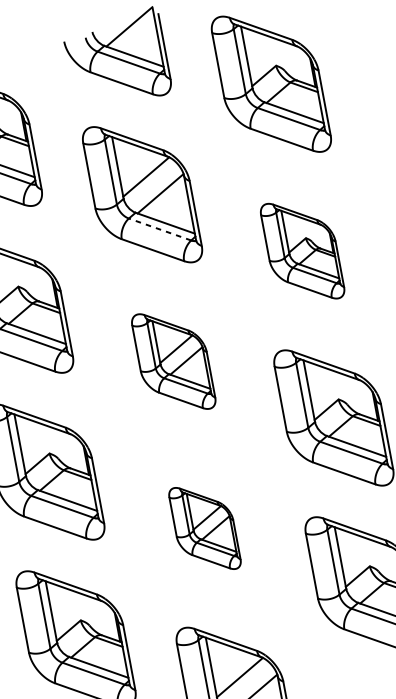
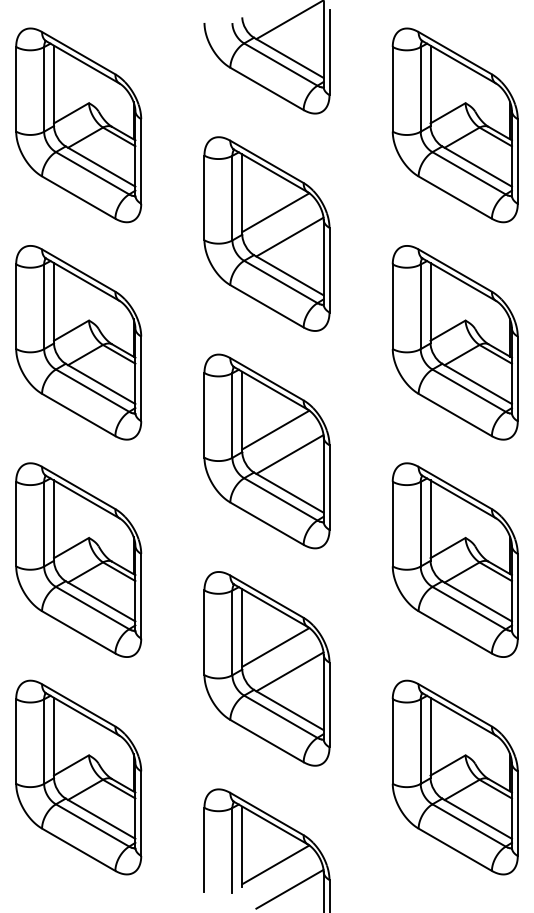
line: (159, 229) -> (280, 281), dashed -> solid
part: (302, 251) -> (454, 342), size x1.43
part: (173, 361) -> (266, 451), size x1.43
part: (204, 528) -> (266, 668), size x1.67

